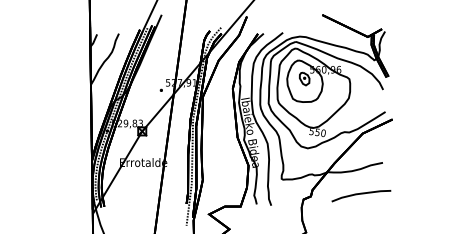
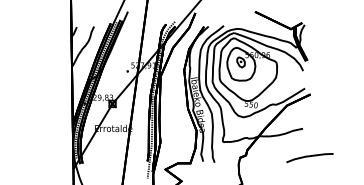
curve: (360, 195) -> (309, 157), moved

